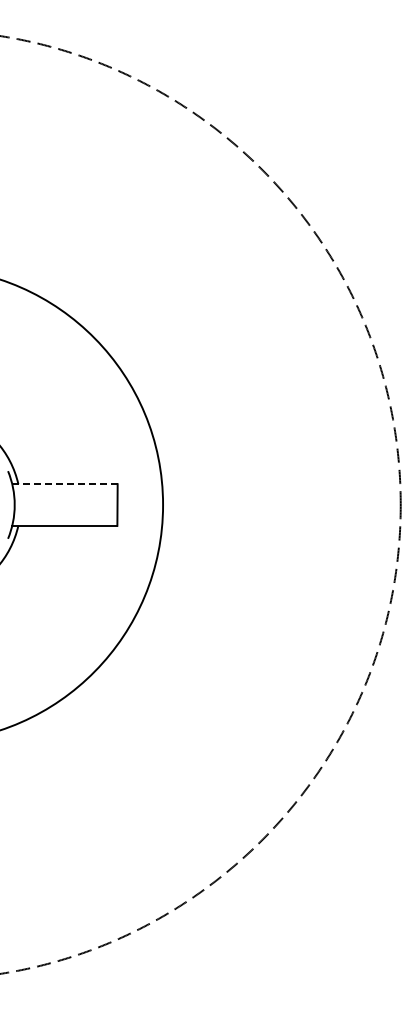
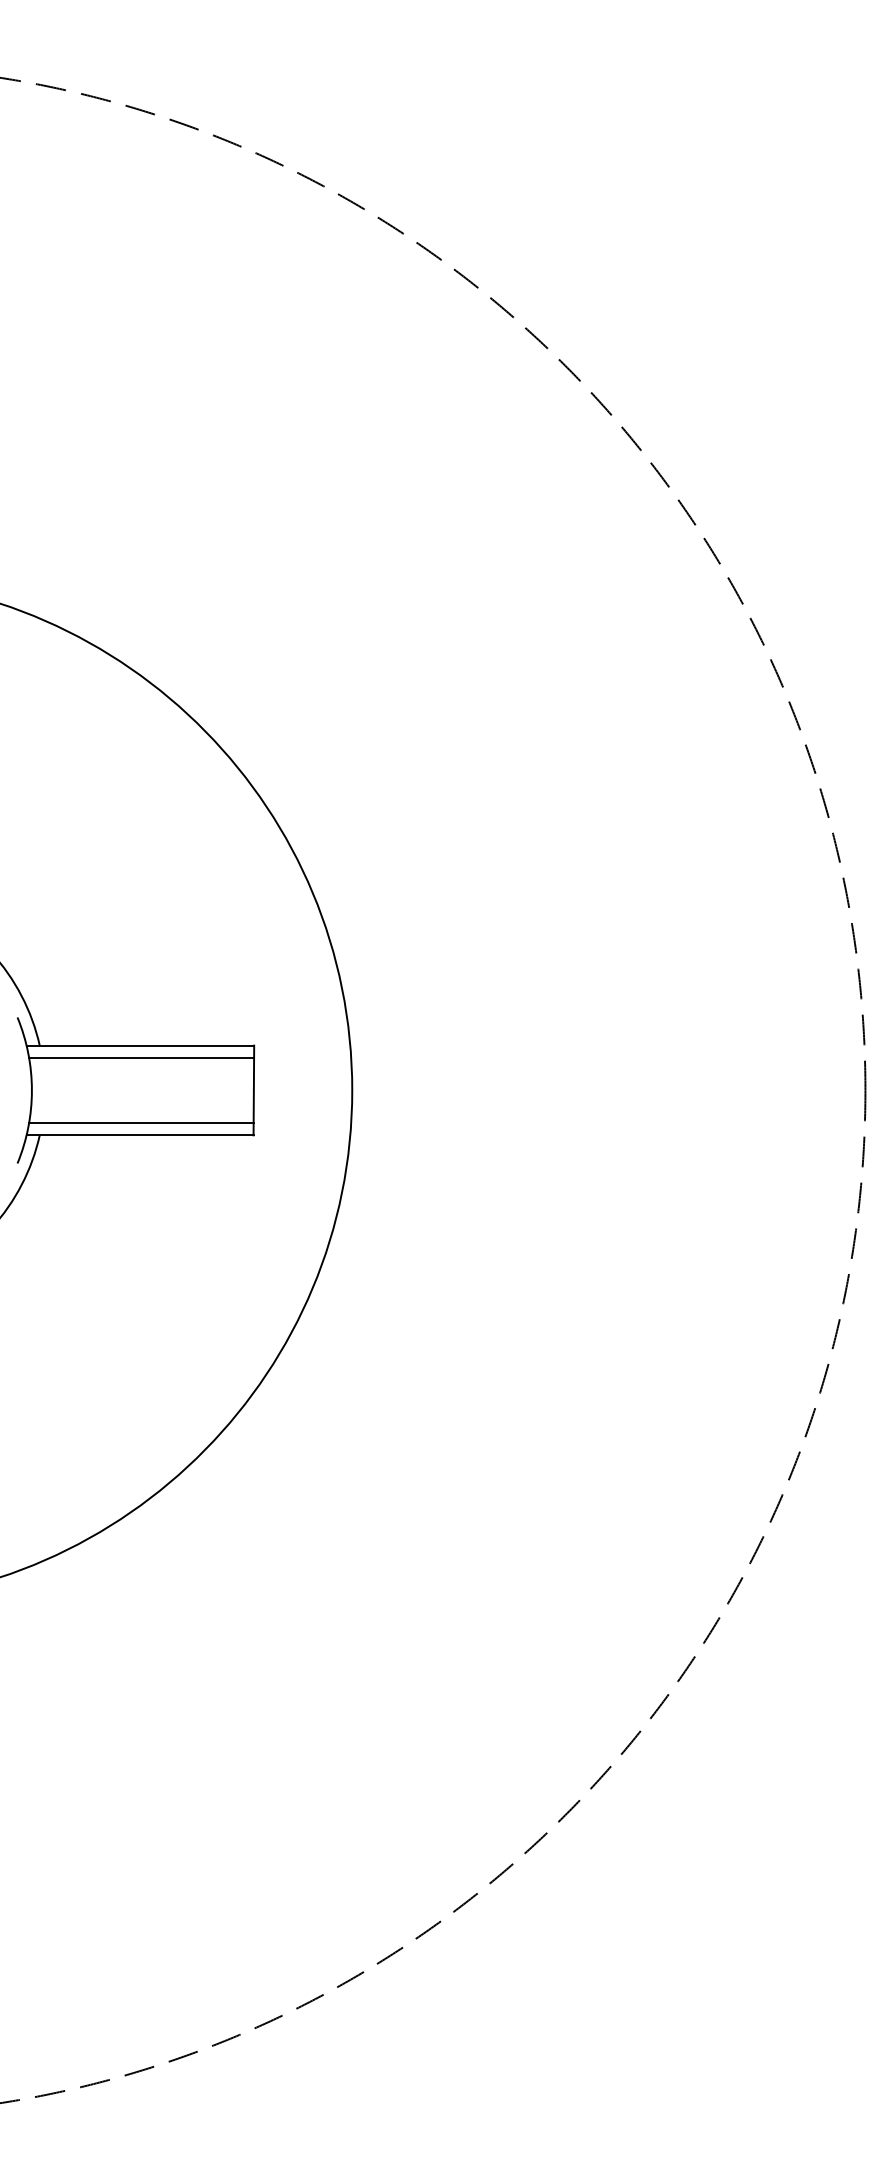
line: (64, 484) -> (139, 1046), dashed -> solid
line: (65, 490) -> (141, 1059), added
line: (65, 519) -> (141, 1121), added

